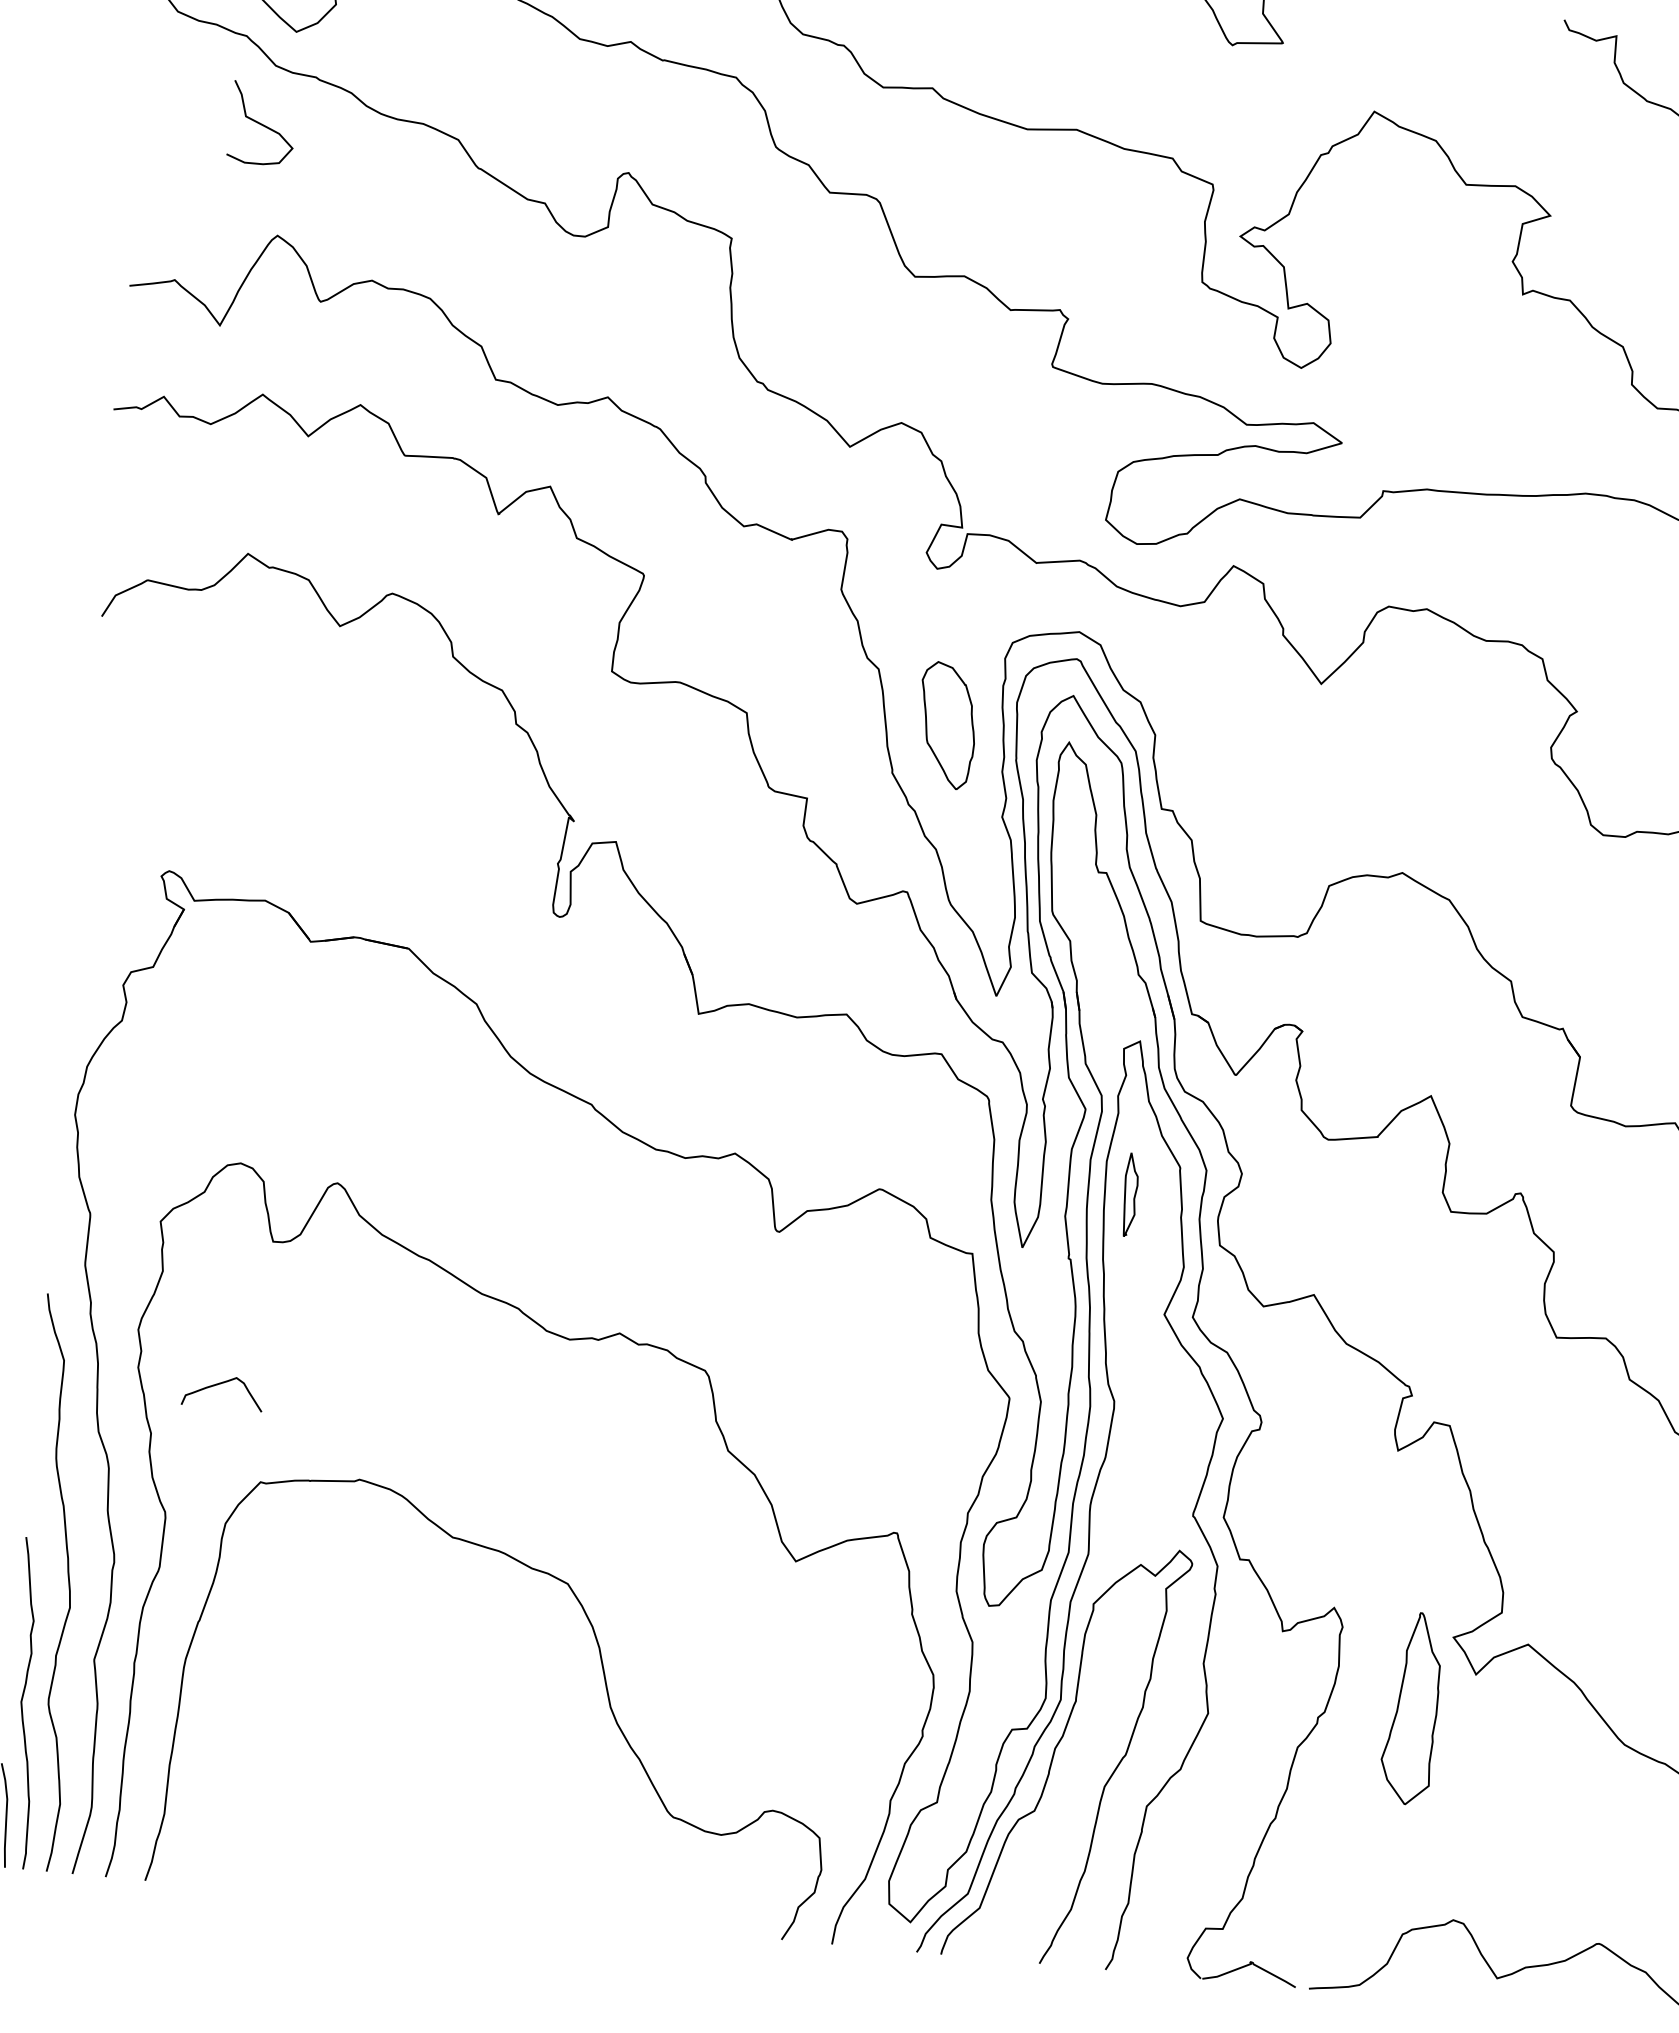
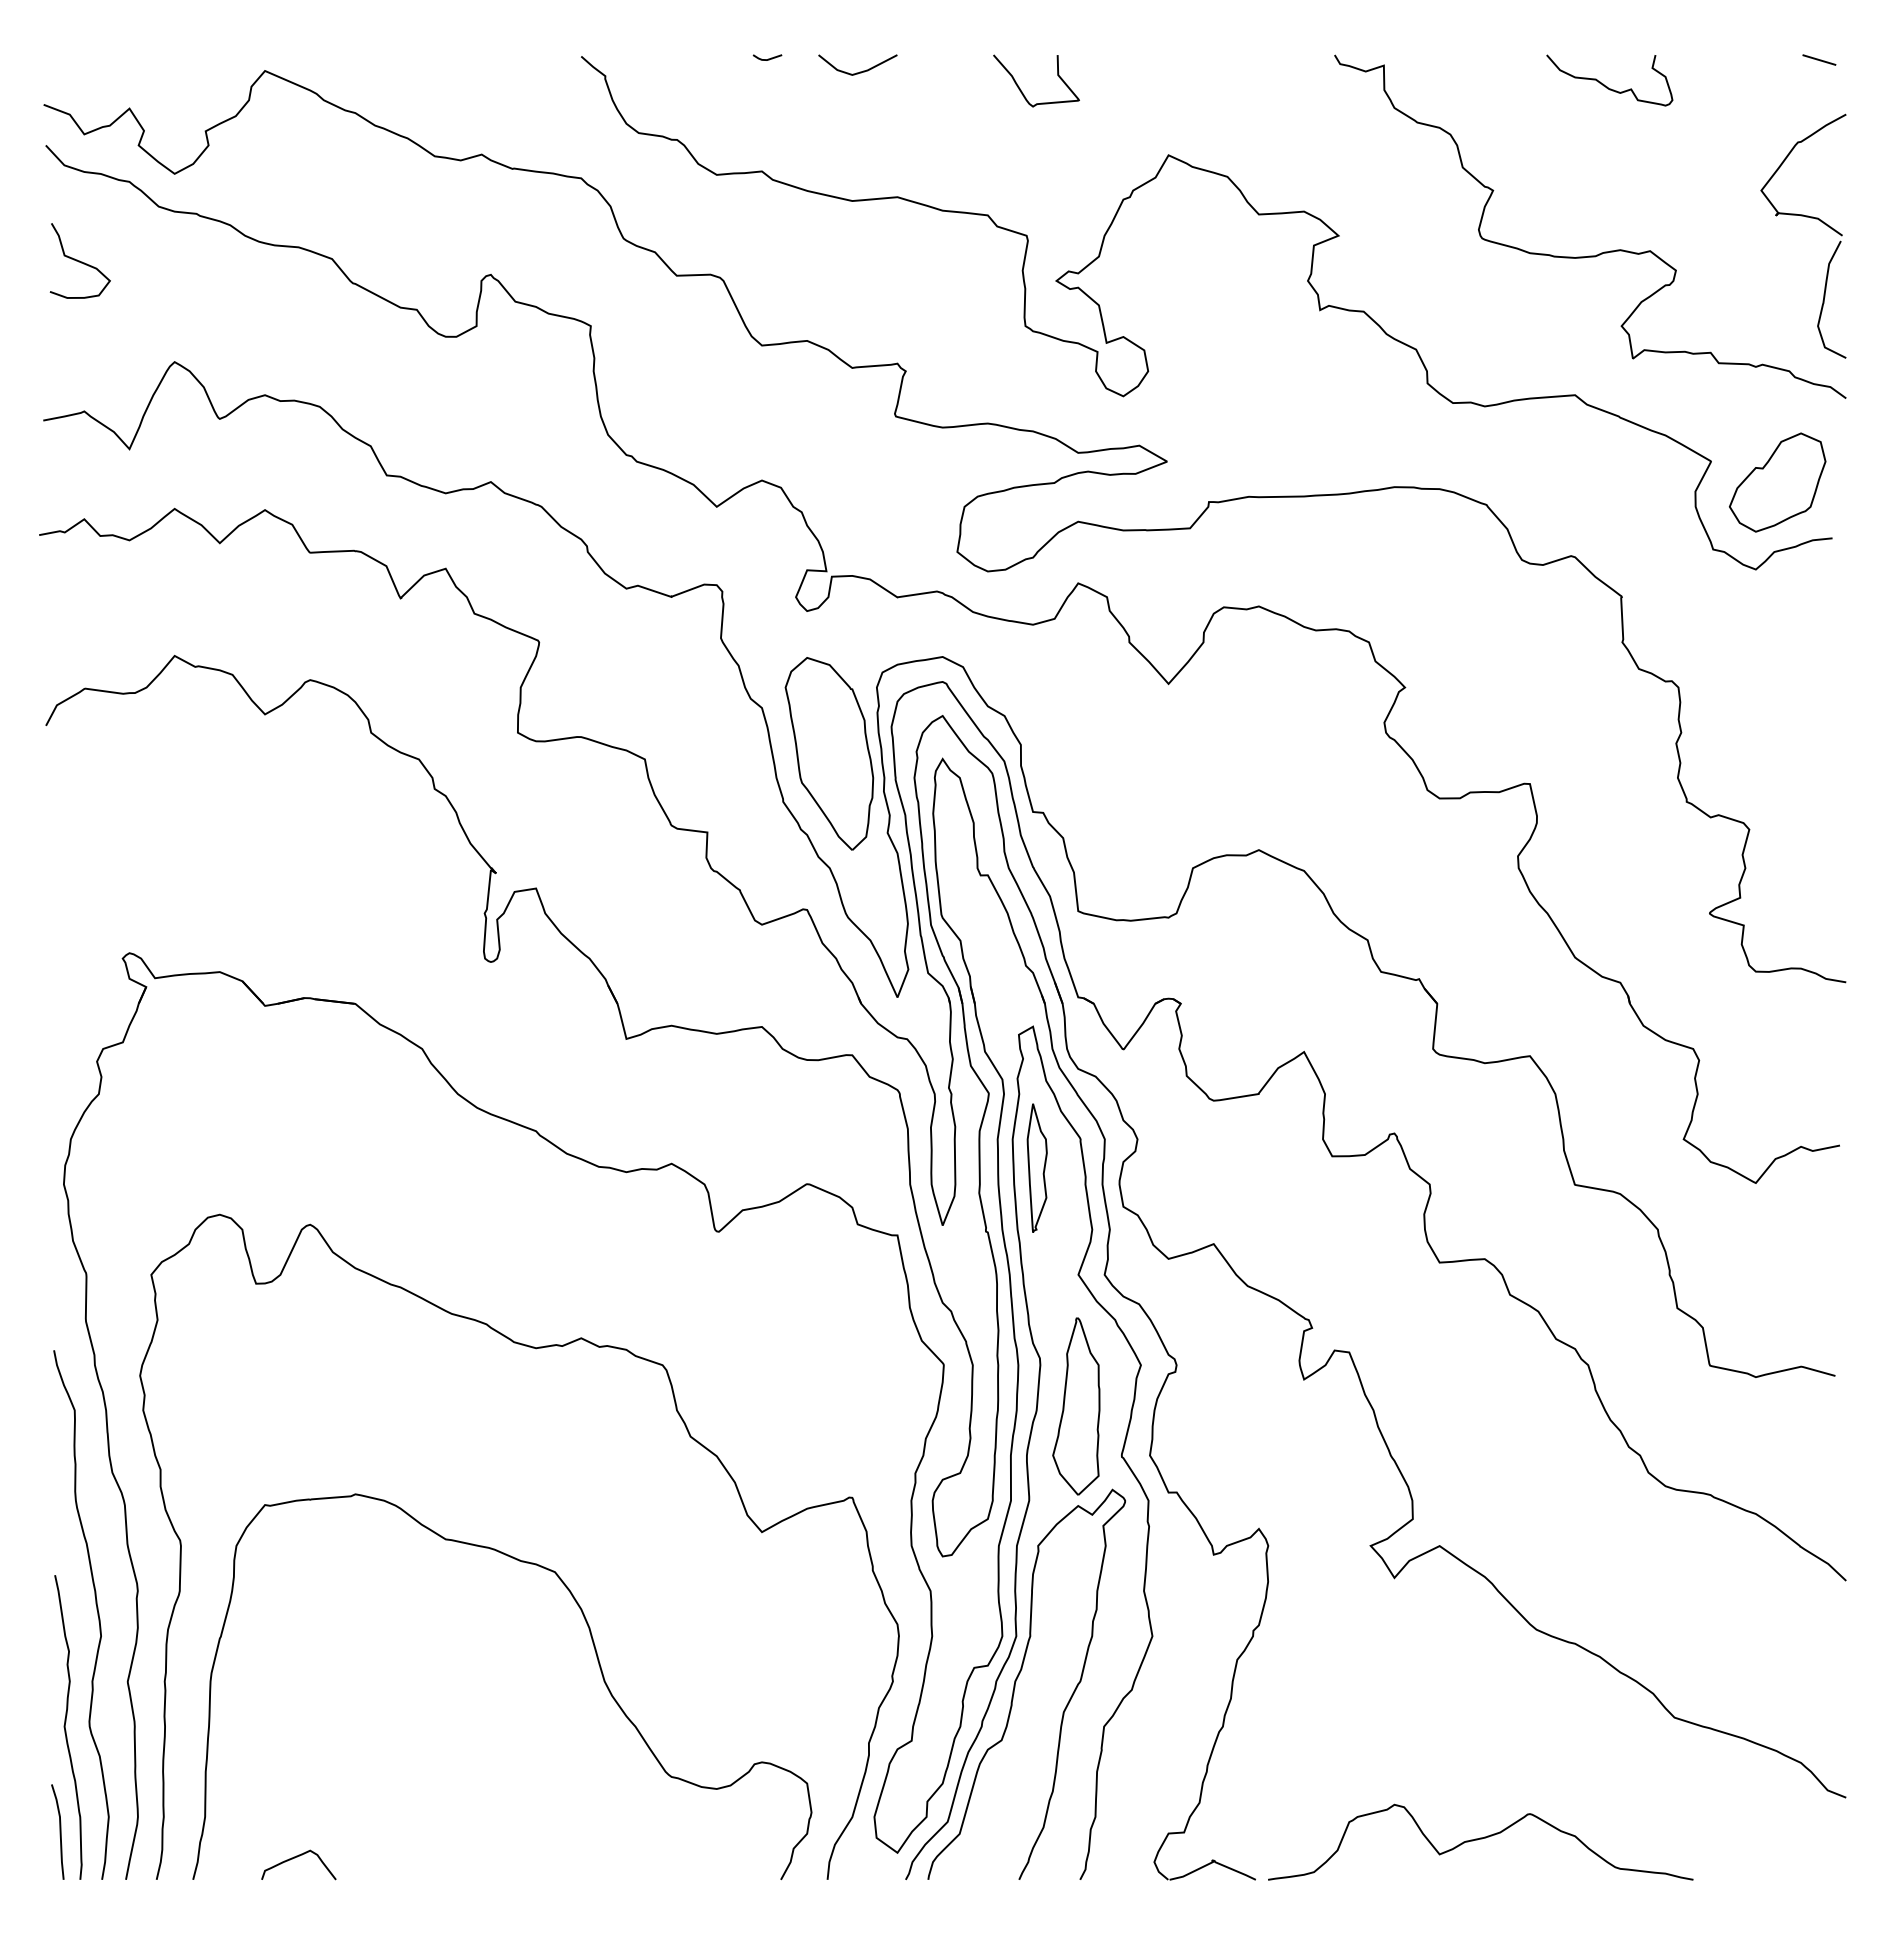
curve: (261, 123) -> (79, 260), moved
part: (947, 725) -> (829, 753), size x1.67
part: (1129, 1194) -> (1036, 1167), size x1.67
curve: (219, 1385) -> (295, 1858), moved
part: (1411, 1708) -> (1076, 1406), moved

